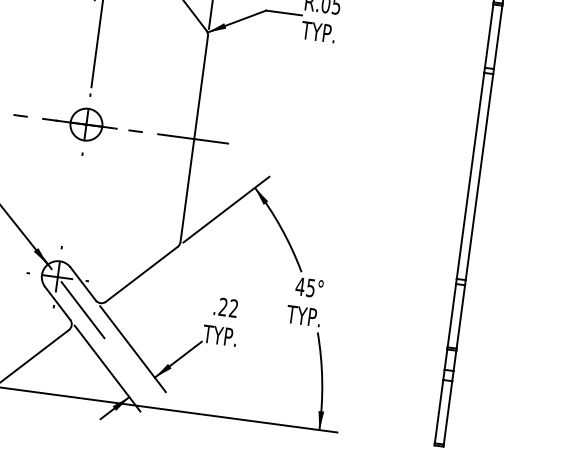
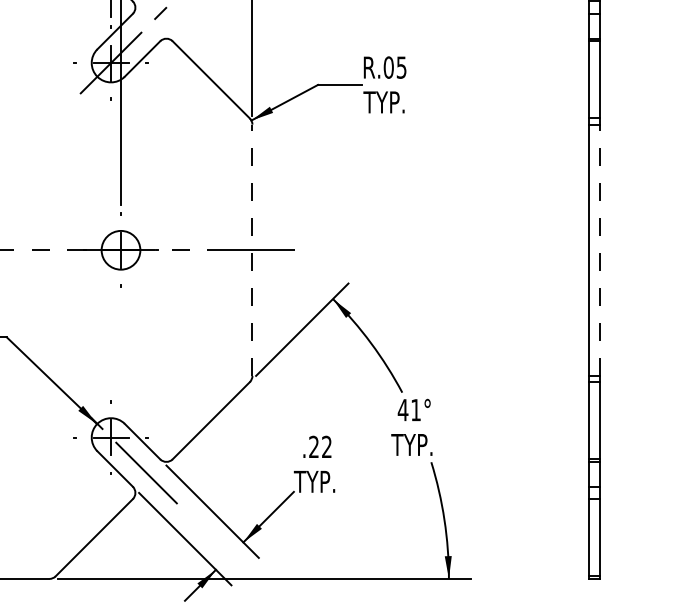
line: (194, 139) -> (252, 250), solid -> dashed
line: (479, 177) -> (600, 250), solid -> dashed
text: (310, 288) -> (415, 410), 45° -> 41°

